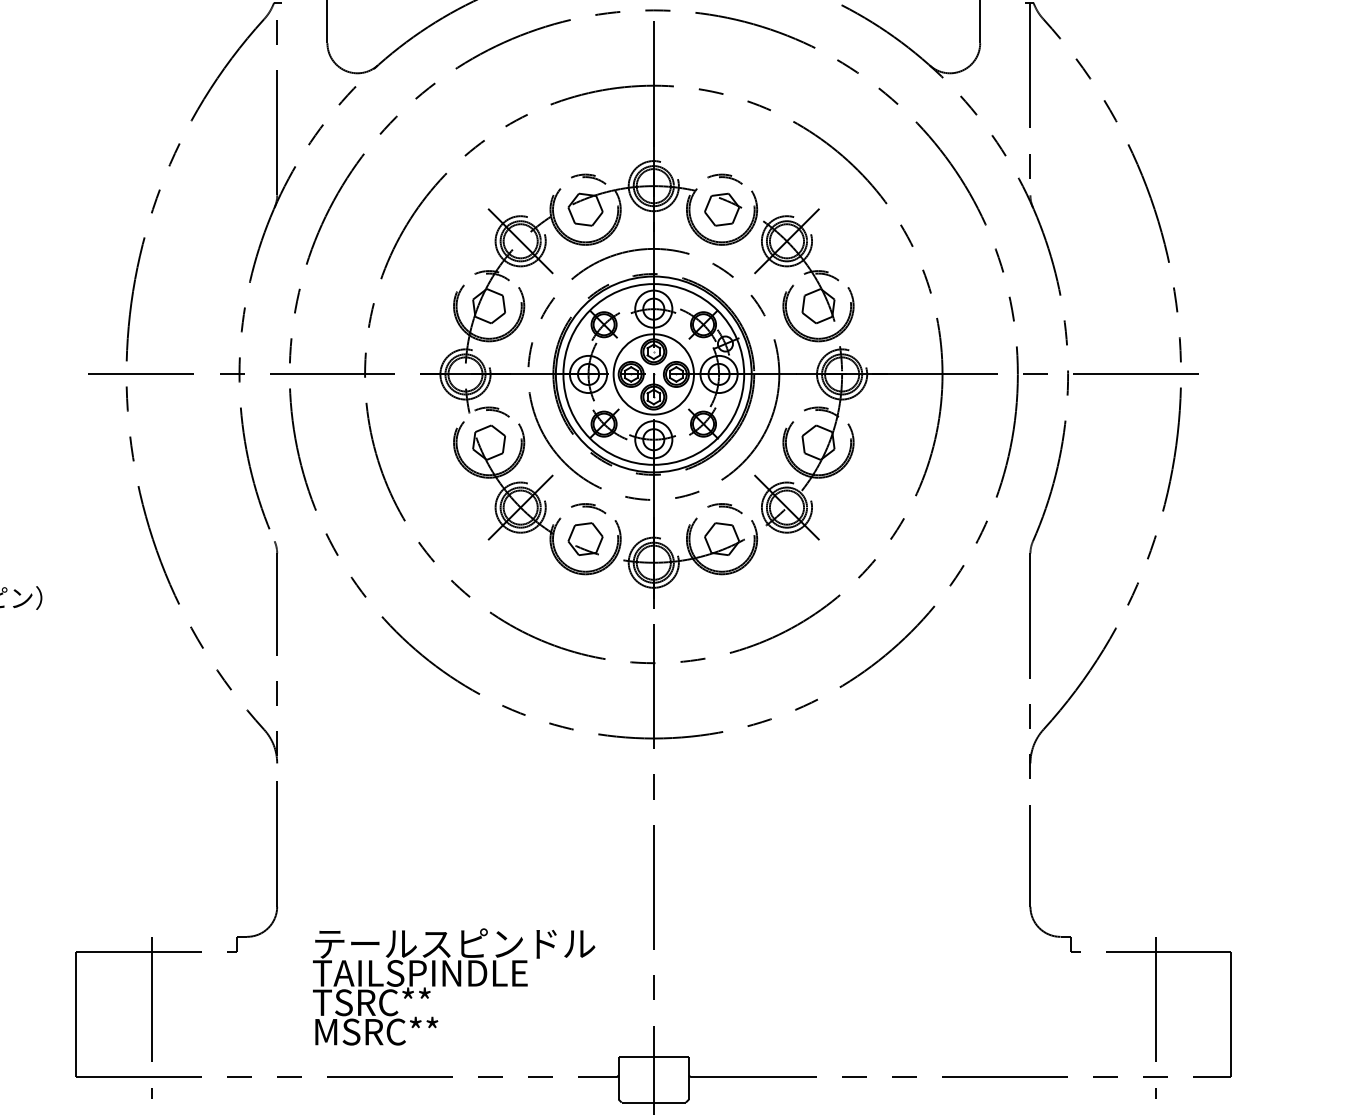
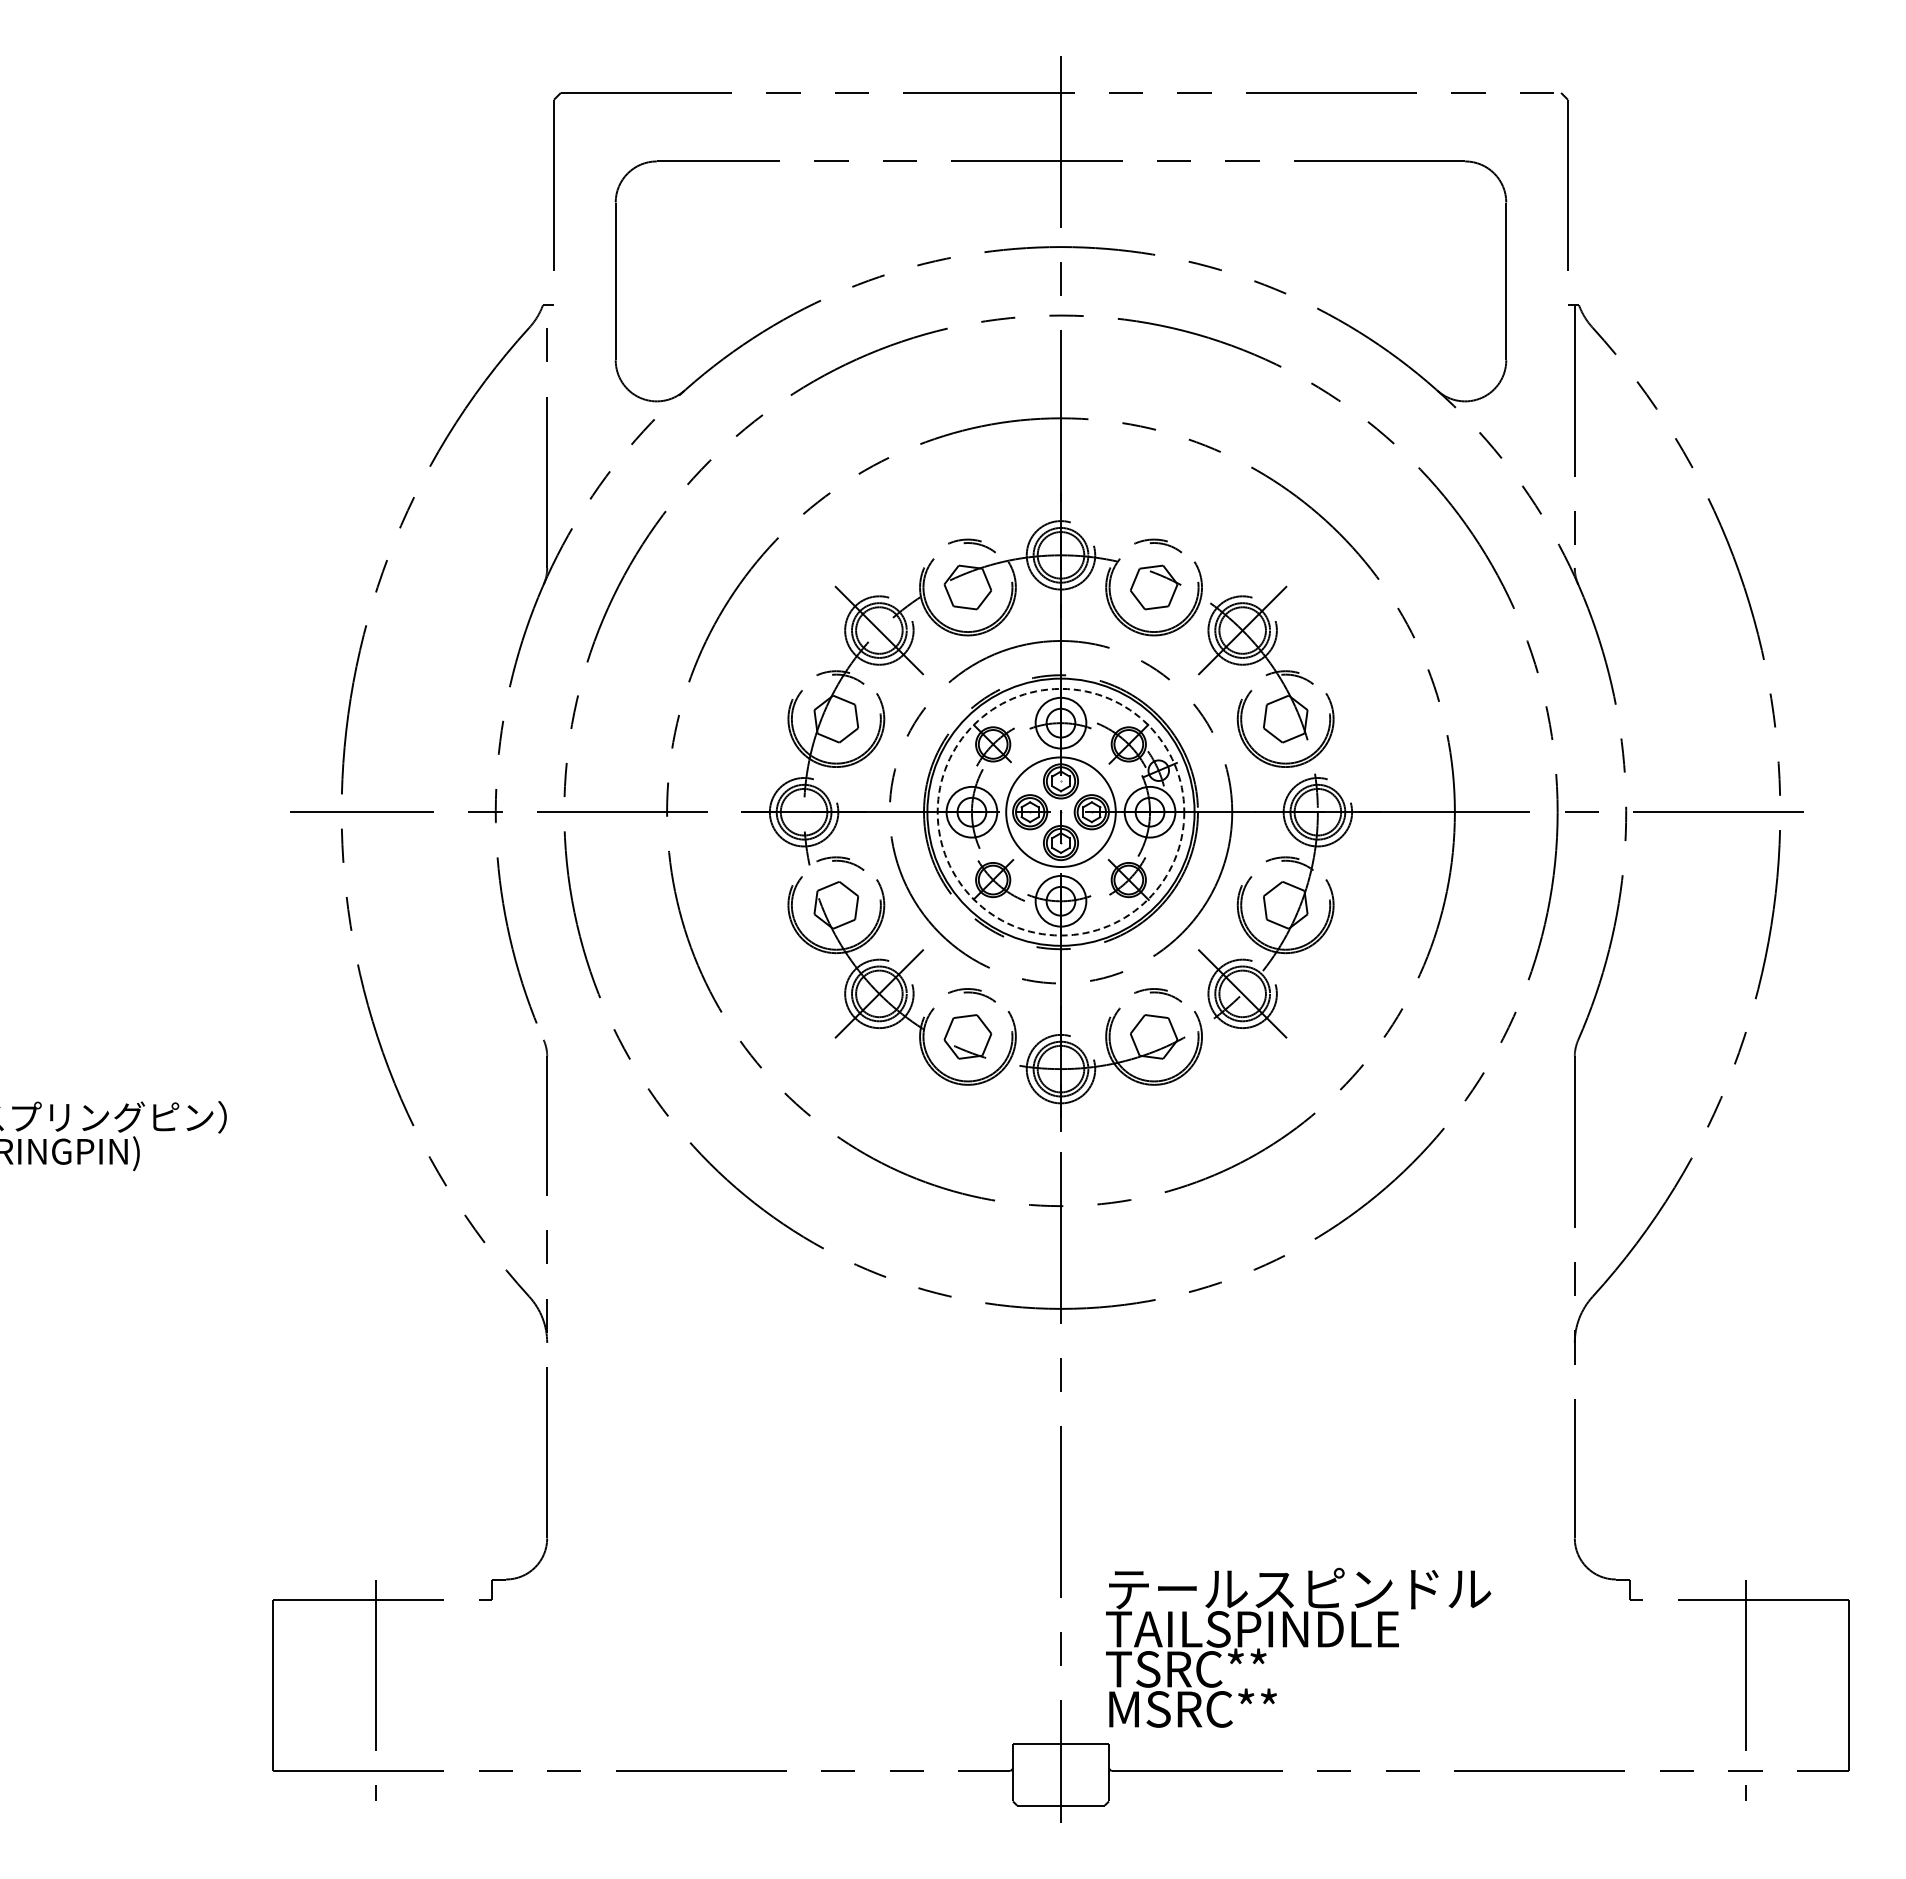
circle: (653, 373) -> (1060, 811), solid -> dashed
text: (454, 986) -> (1298, 1647), moved

